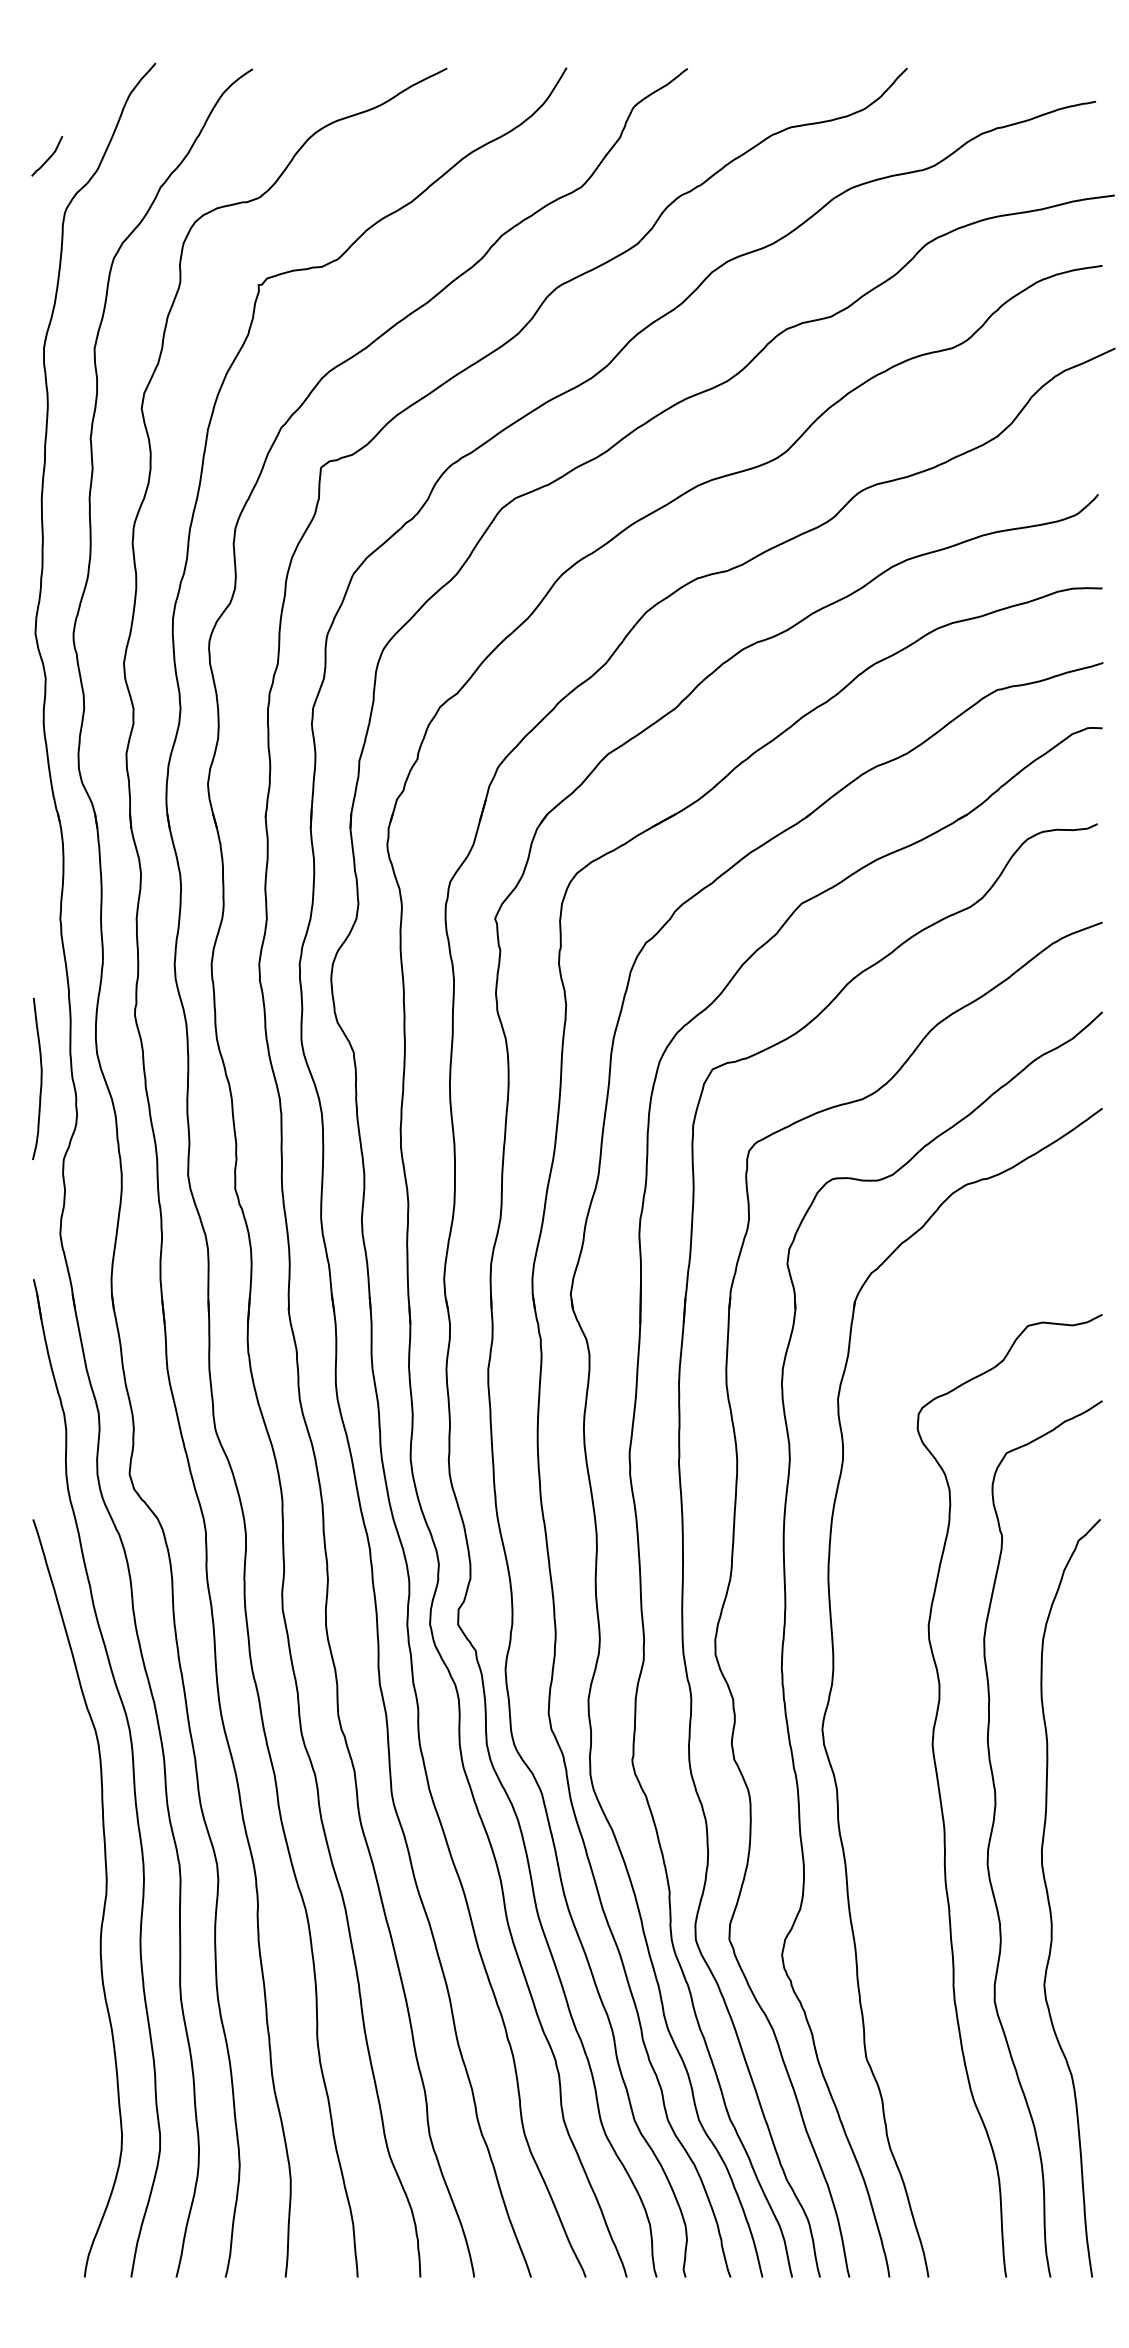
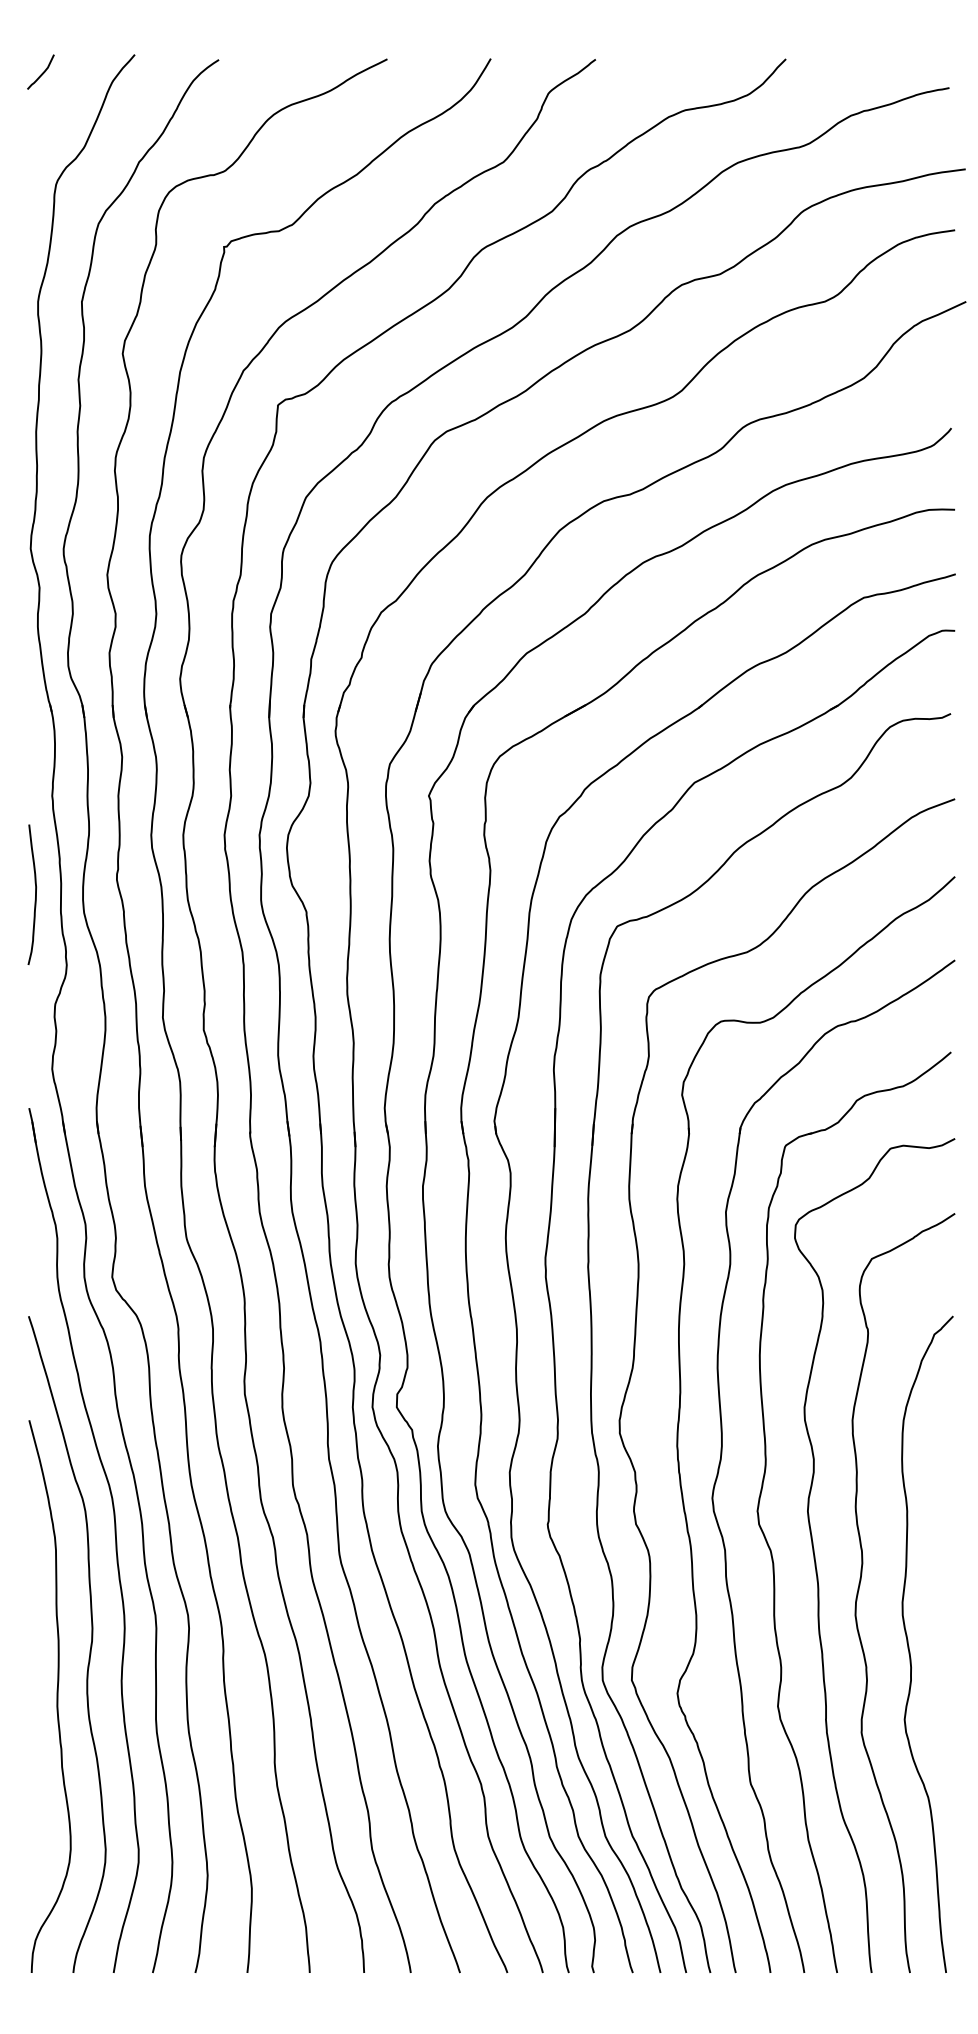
curve: (48, 157) -> (41, 73), moved
curve: (40, 1078) -> (35, 894), moved
part: (888, 1784) -> (769, 1545), added
curve: (65, 1958) -> (56, 1696), added

